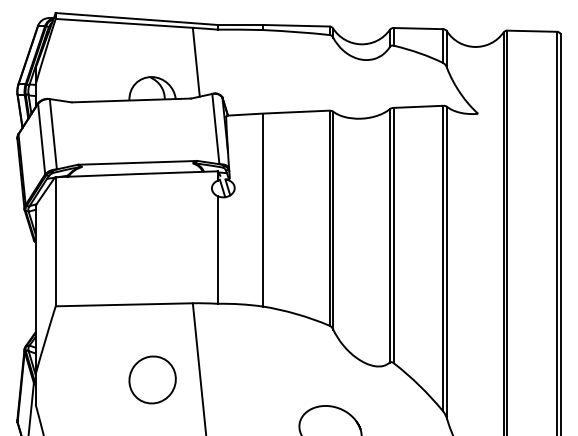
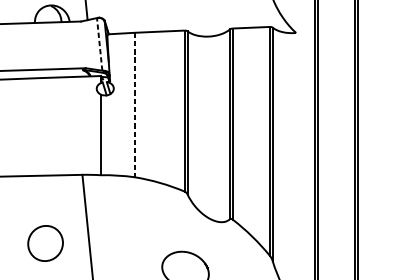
line: (215, 128) -> (99, 43), solid -> dashed
line: (263, 210) -> (135, 105), solid -> dashed
part: (152, 379) -> (45, 243), moved

